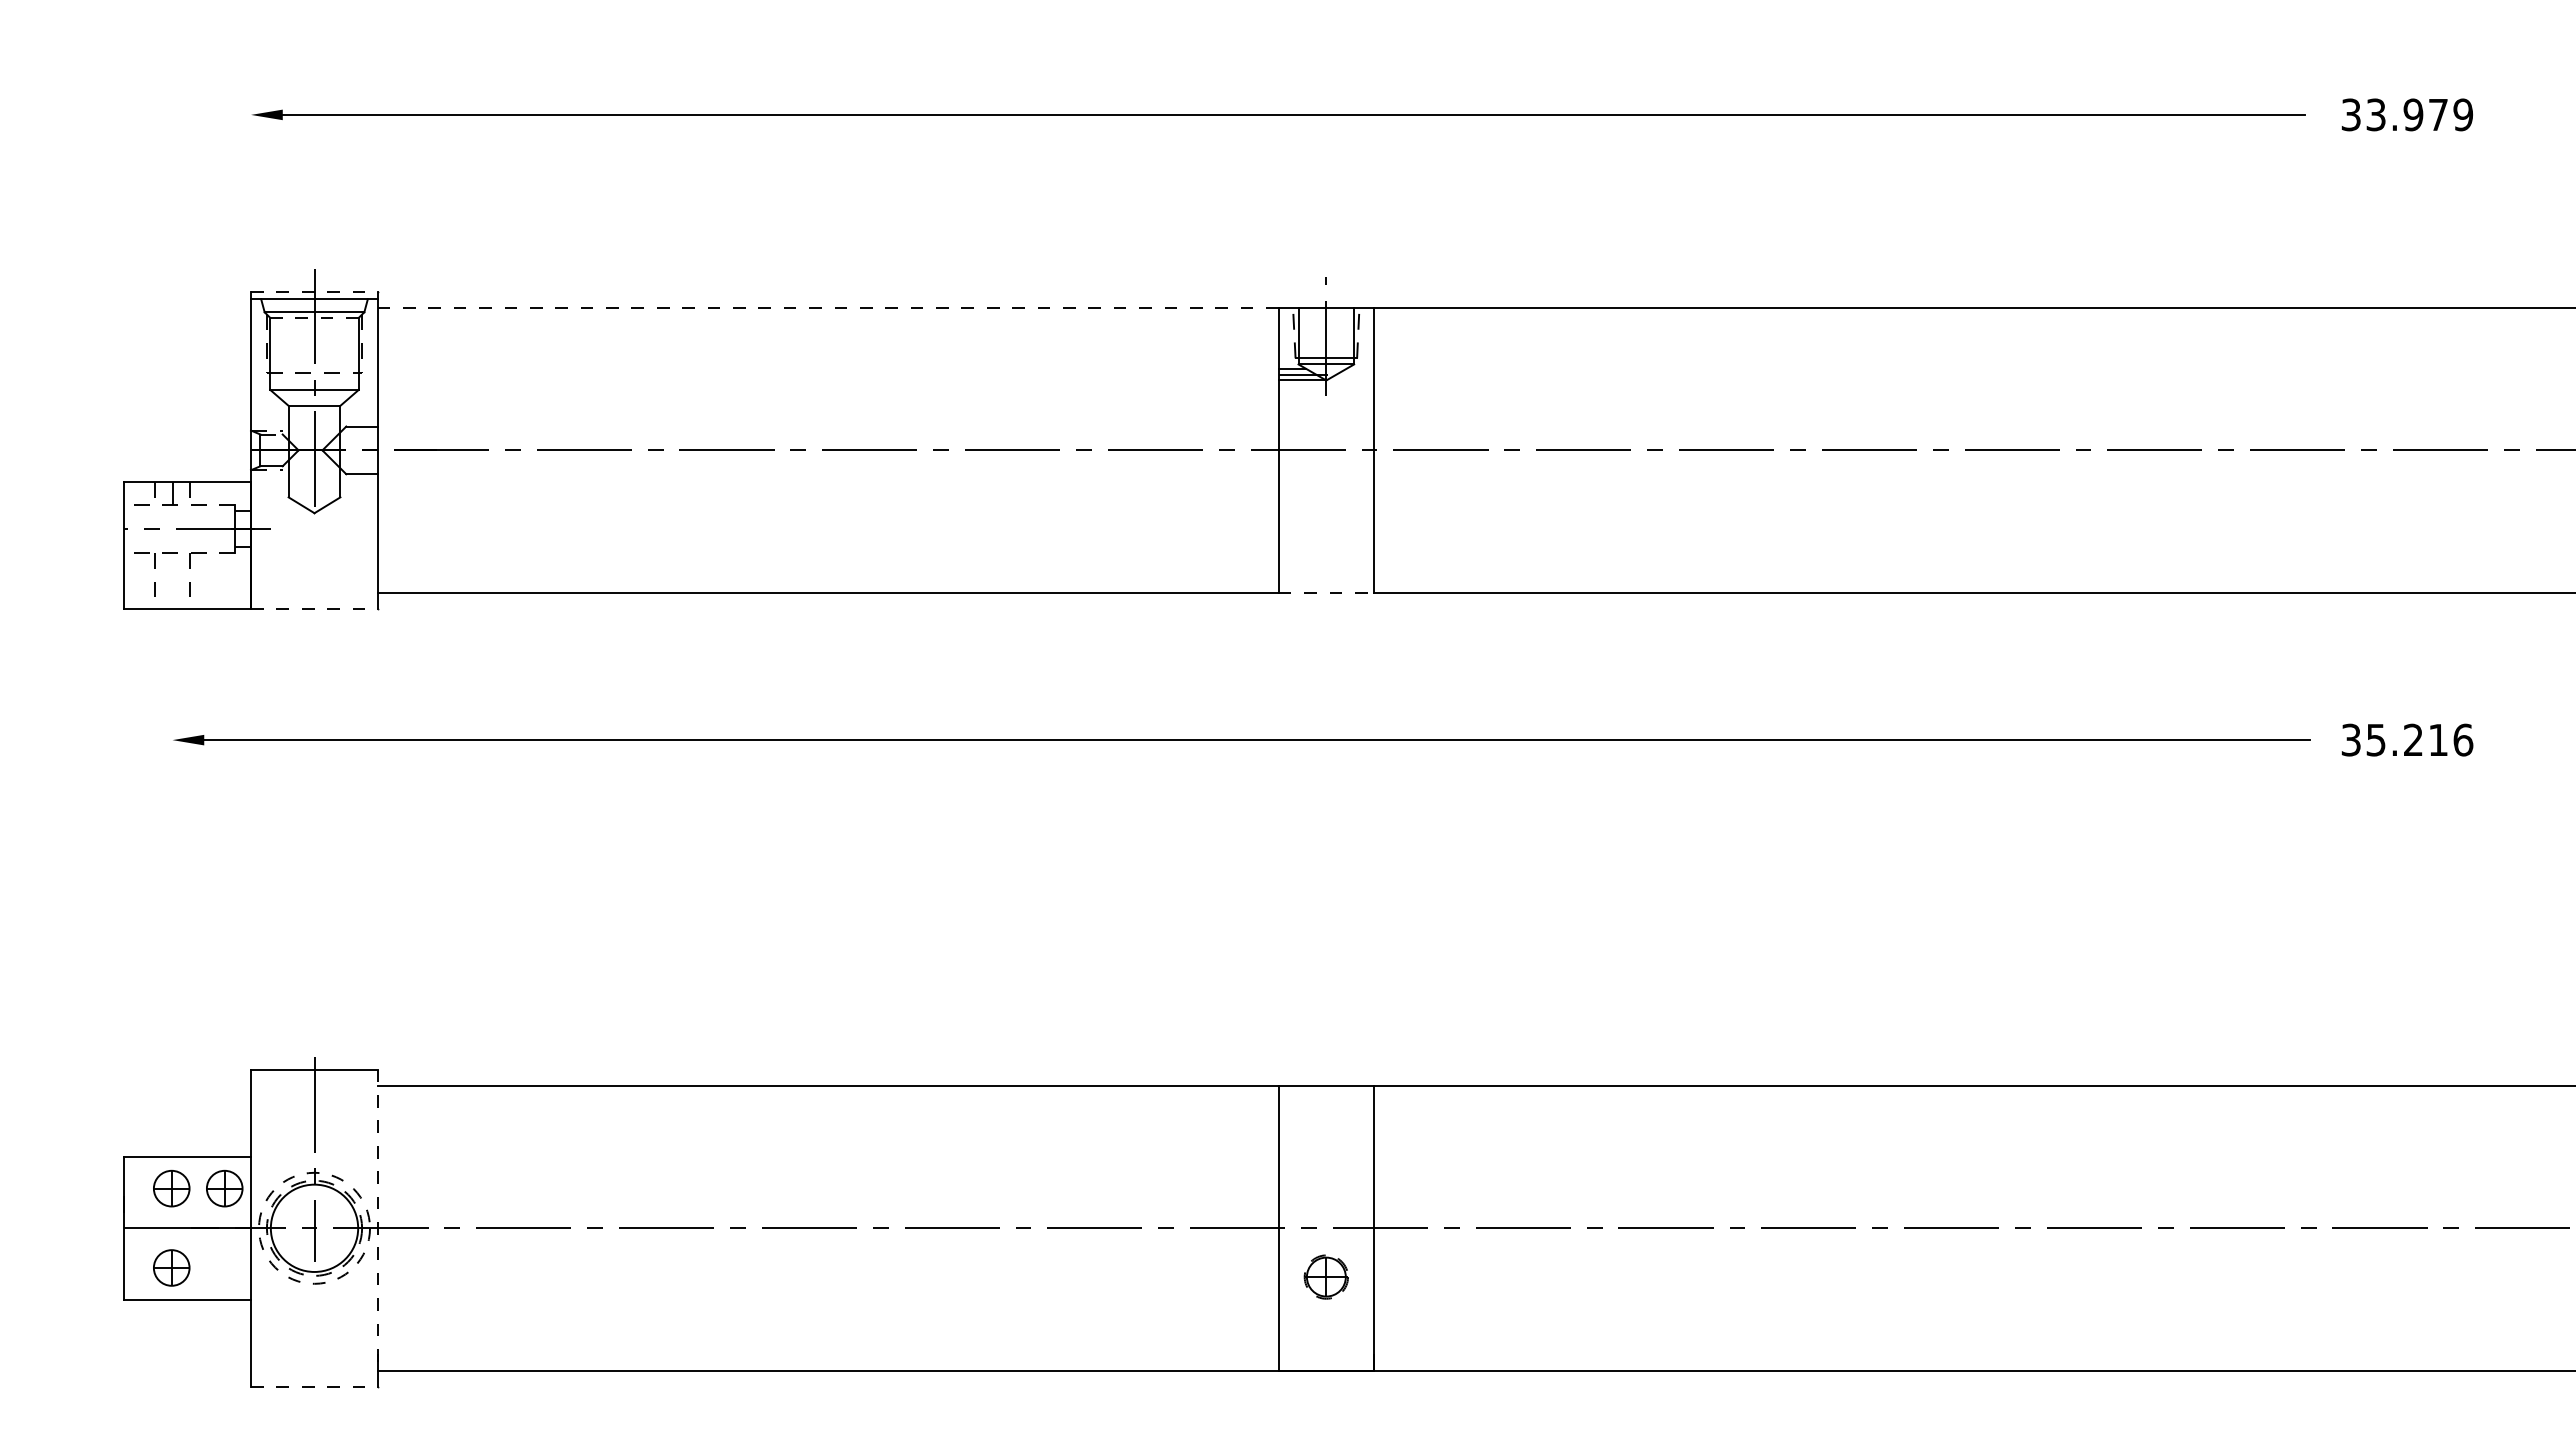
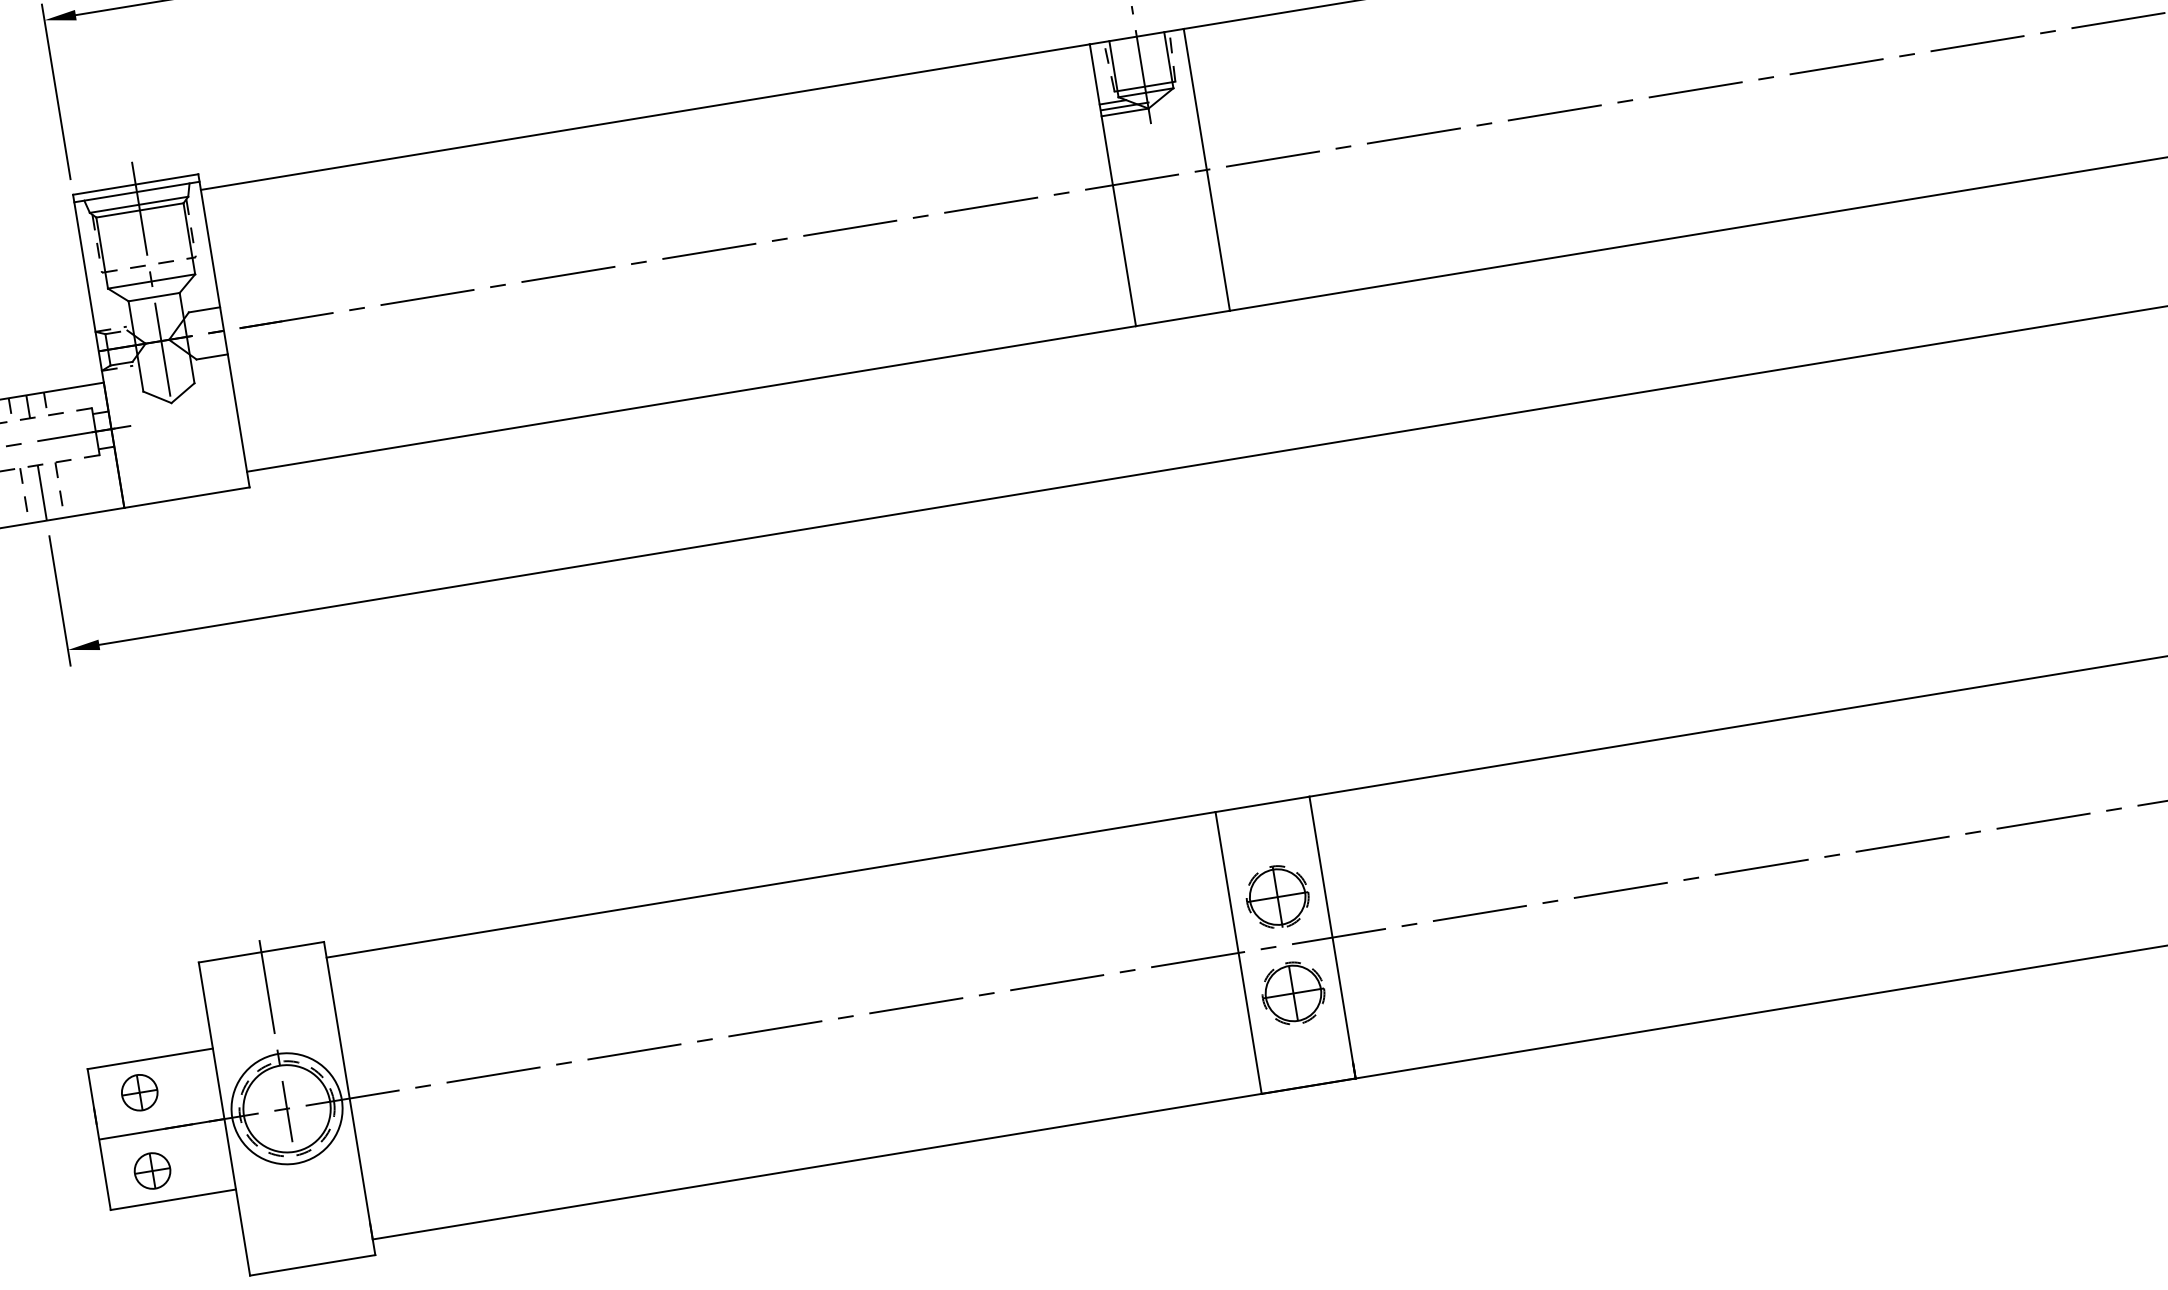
line: (251, 187) -> (56, 91), added
line: (315, 291) -> (136, 184), dashed -> solid
line: (827, 307) -> (644, 117), dashed -> solid
line: (314, 317) -> (139, 209), dashed -> solid
line: (172, 580) -> (42, 492), added
line: (1326, 593) -> (1183, 318), dashed -> solid
line: (315, 609) -> (188, 497), dashed -> solid
line: (172, 689) -> (59, 600), added
part: (1326, 1178) -> (1277, 896), added
part: (224, 1188) -> (191, 1084), removed
line: (377, 1220) -> (347, 1090), dashed -> solid
circle: (314, 1227) -> (286, 1107), dashed -> solid
part: (1326, 1276) -> (1293, 992), size x1.43
line: (315, 1386) -> (313, 1264), dashed -> solid

